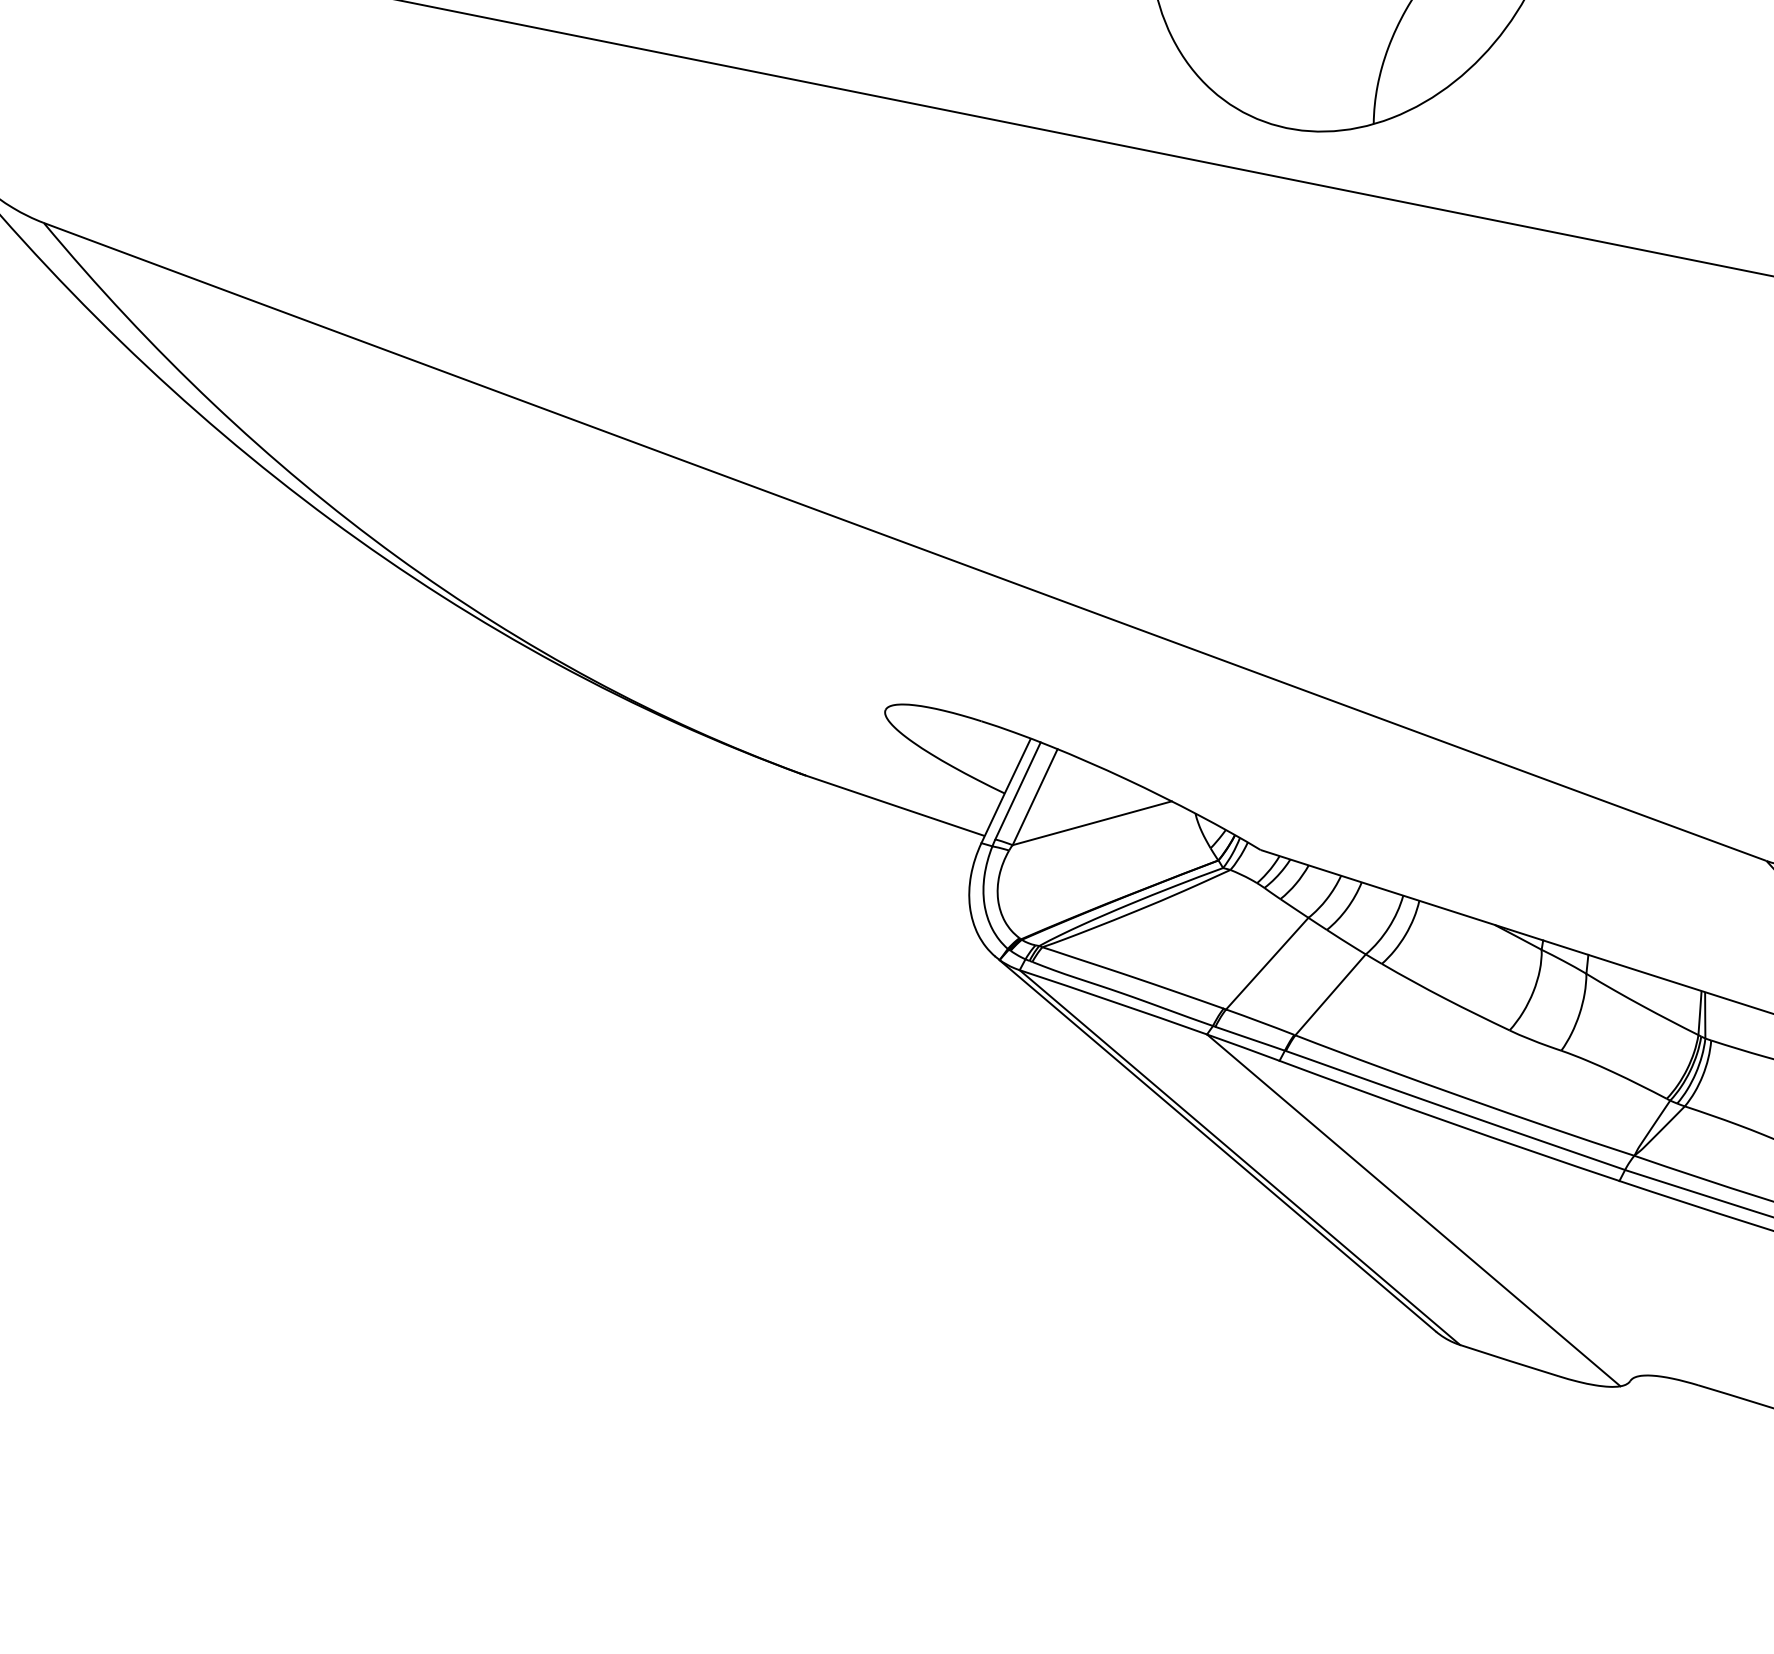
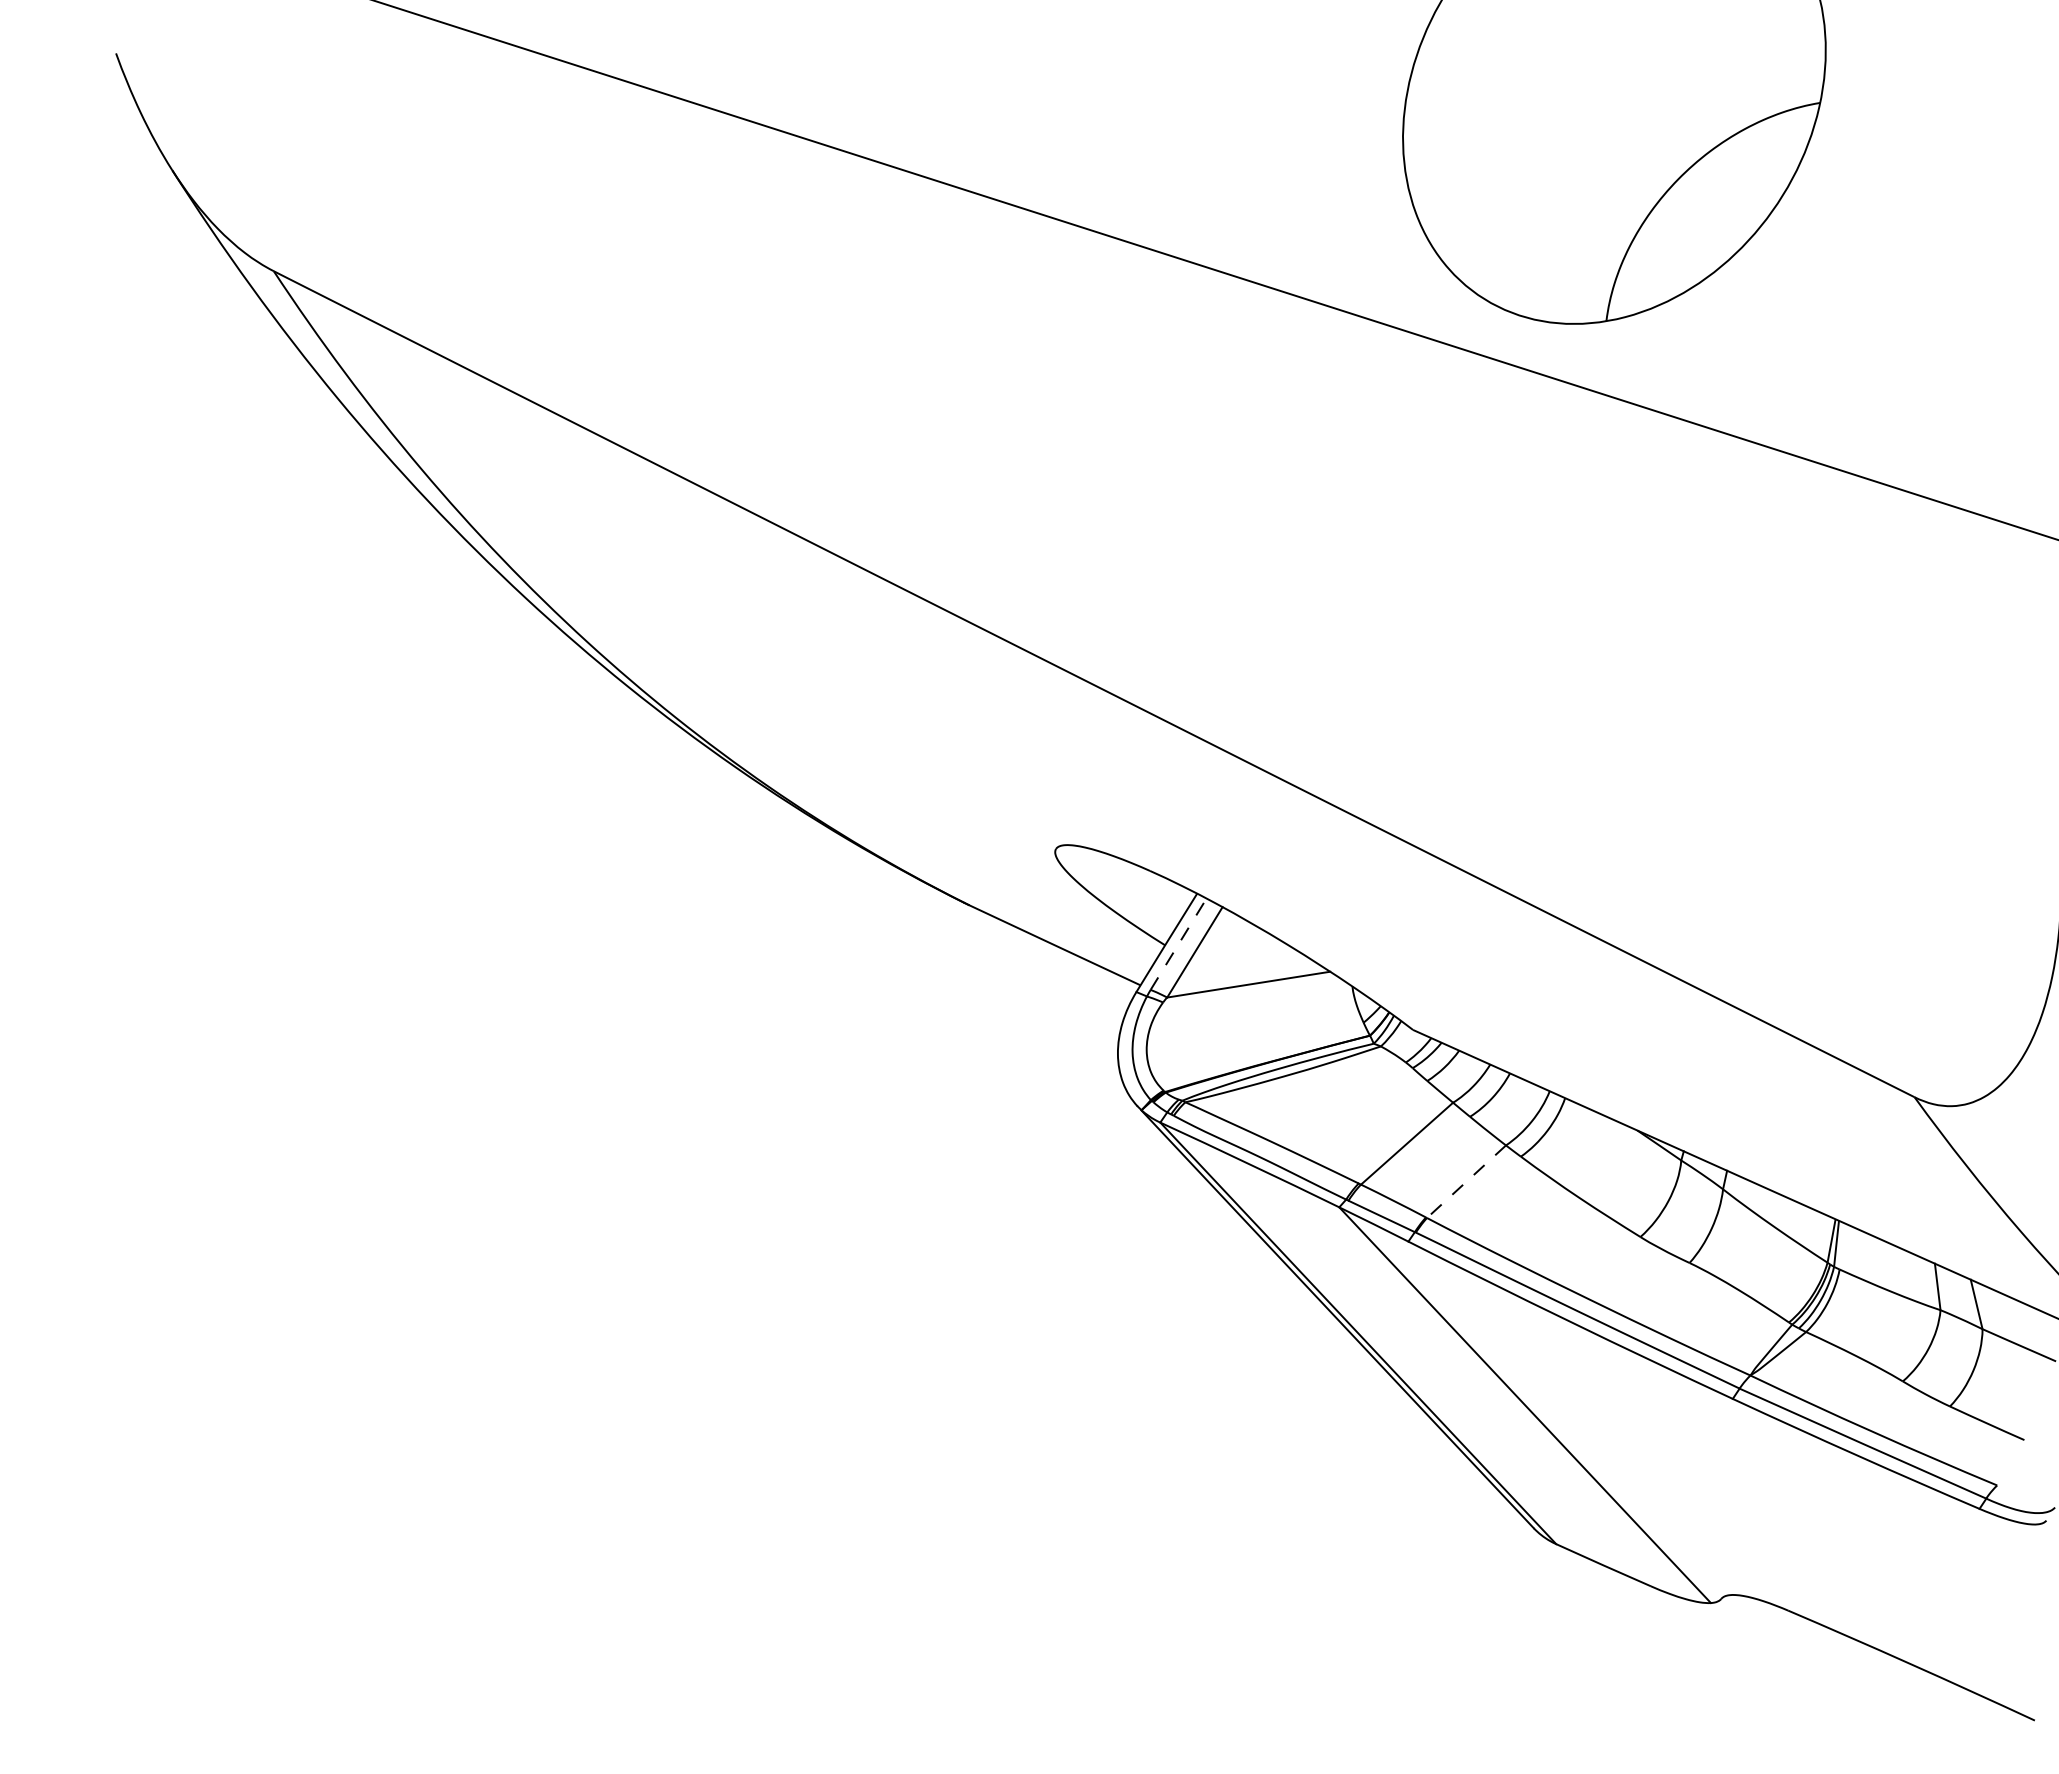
line: (1017, 791) -> (1178, 944), solid -> dashed
line: (1330, 994) -> (1466, 1181), solid -> dashed

